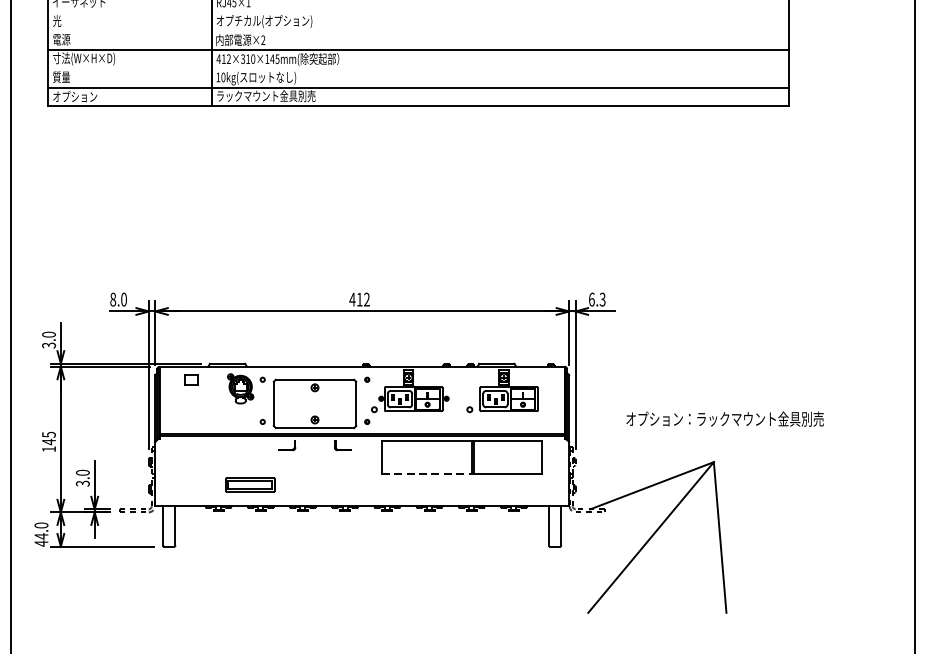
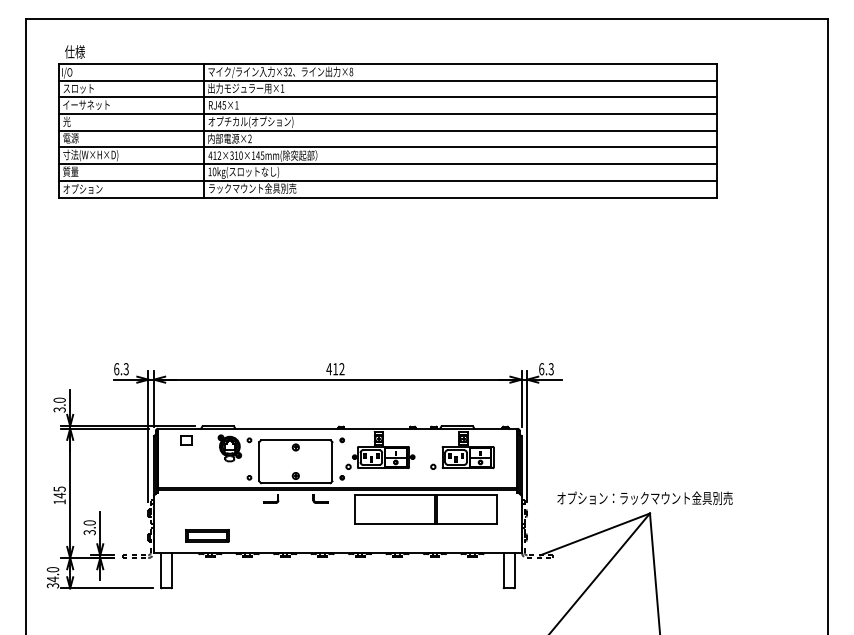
line: (418, 11) -> (387, 113), added
line: (418, 30) -> (387, 130), added
line: (418, 69) -> (387, 164), added
text: (118, 300) -> (121, 369), 8.0 -> 6.3
text: (724, 418) -> (644, 497), moved
line: (427, 473) -> (395, 523), dashed -> solid
part: (250, 484) -> (207, 535), moved
text: (40, 543) -> (52, 585), 44.0 -> 34.0

